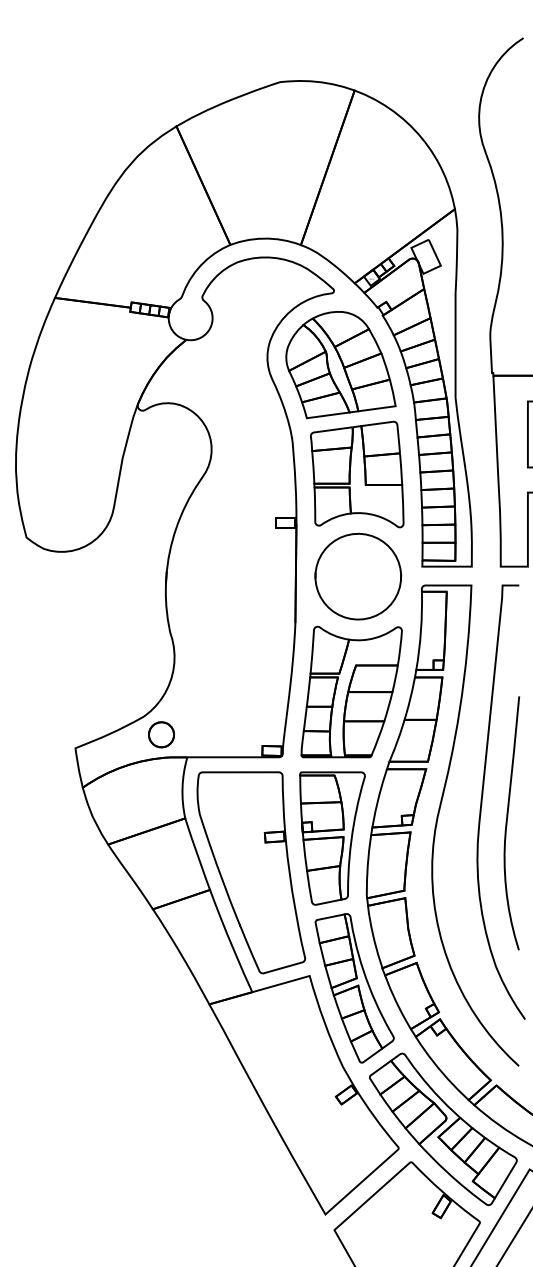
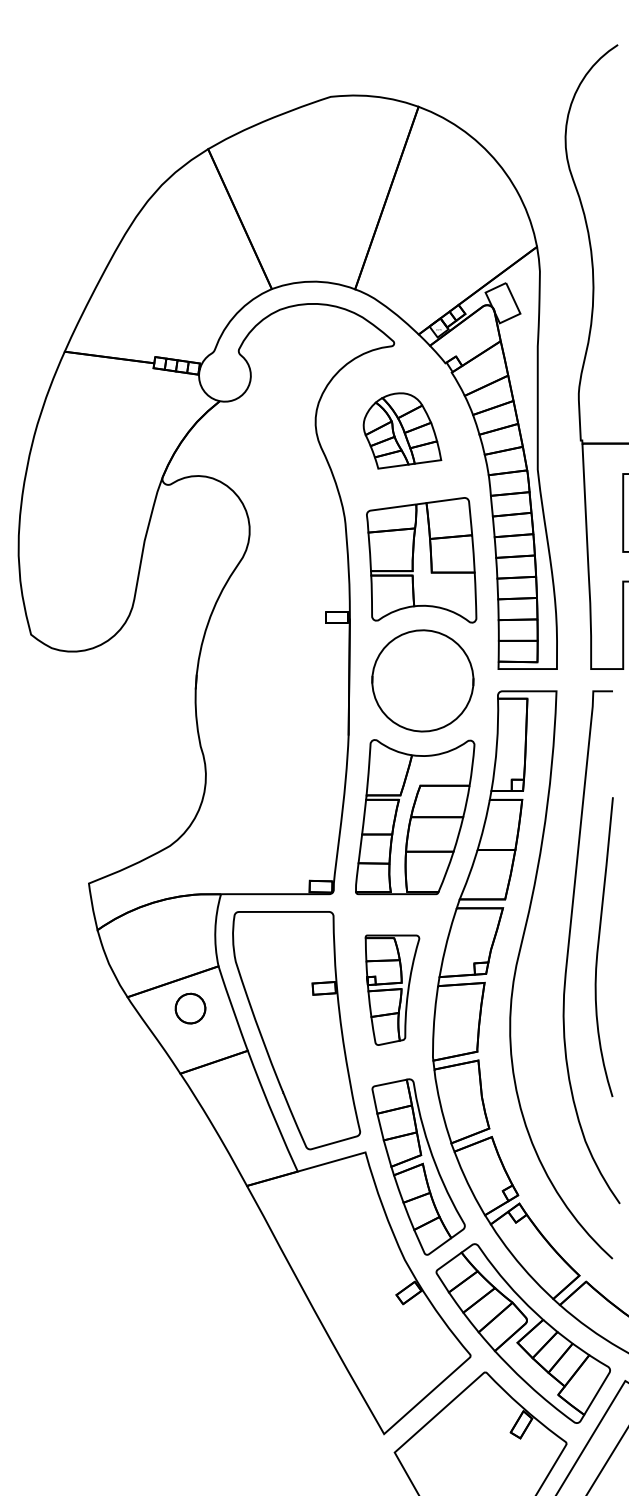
part: (341, 364) -> (402, 430), size x0.6
part: (161, 734) -> (190, 1008), moved
curve: (507, 821) -> (599, 945), moved
part: (332, 838) -> (392, 990), size x0.7

